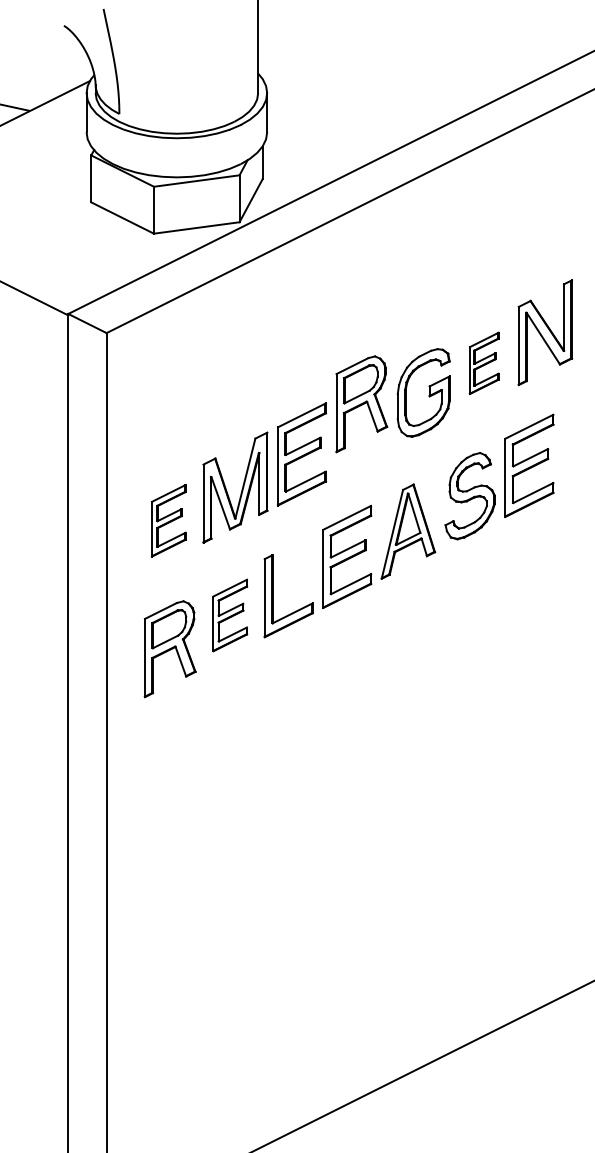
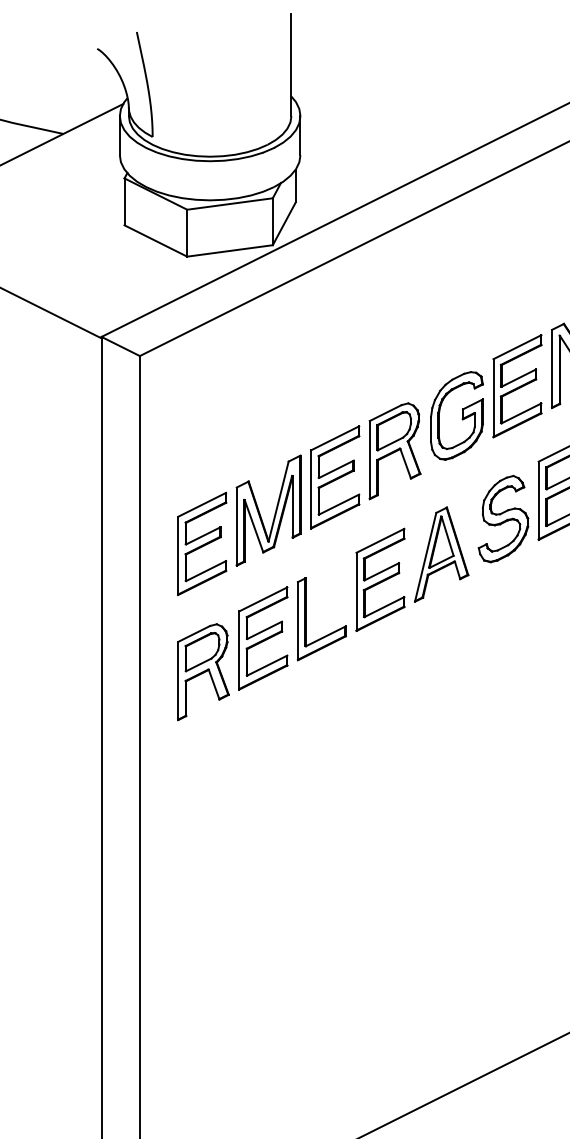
part: (484, 363) -> (517, 386), size x1.67
part: (361, 404) -> (394, 451), moved
part: (168, 520) -> (201, 543), size x1.43
part: (230, 615) -> (263, 638), size x1.43

